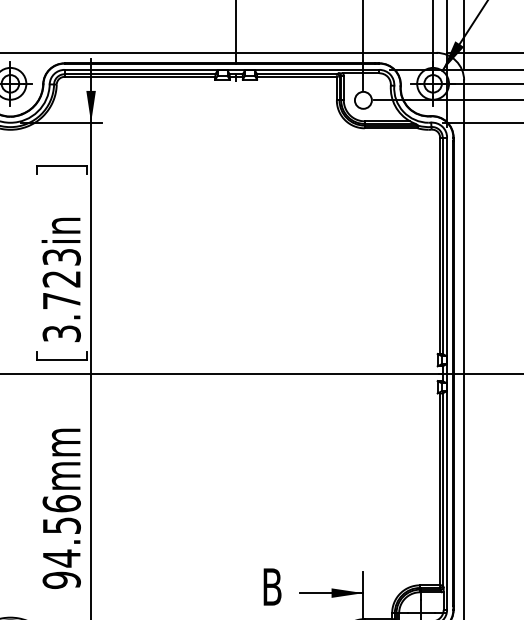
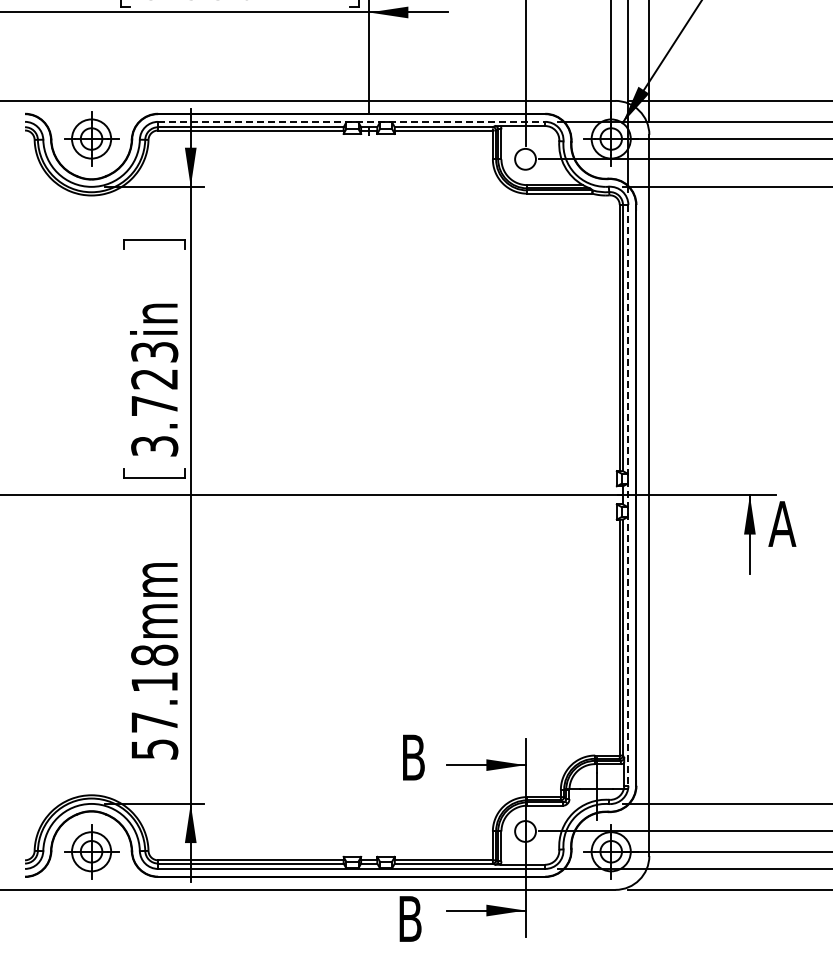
line: (221, 69) -> (351, 121), solid -> dashed
line: (447, 373) -> (628, 495), solid -> dashed
text: (61, 542) -> (154, 702), 94.56mm -> 57.18mm

